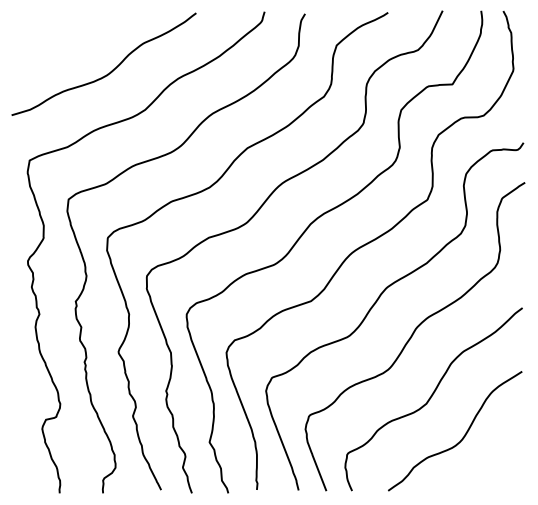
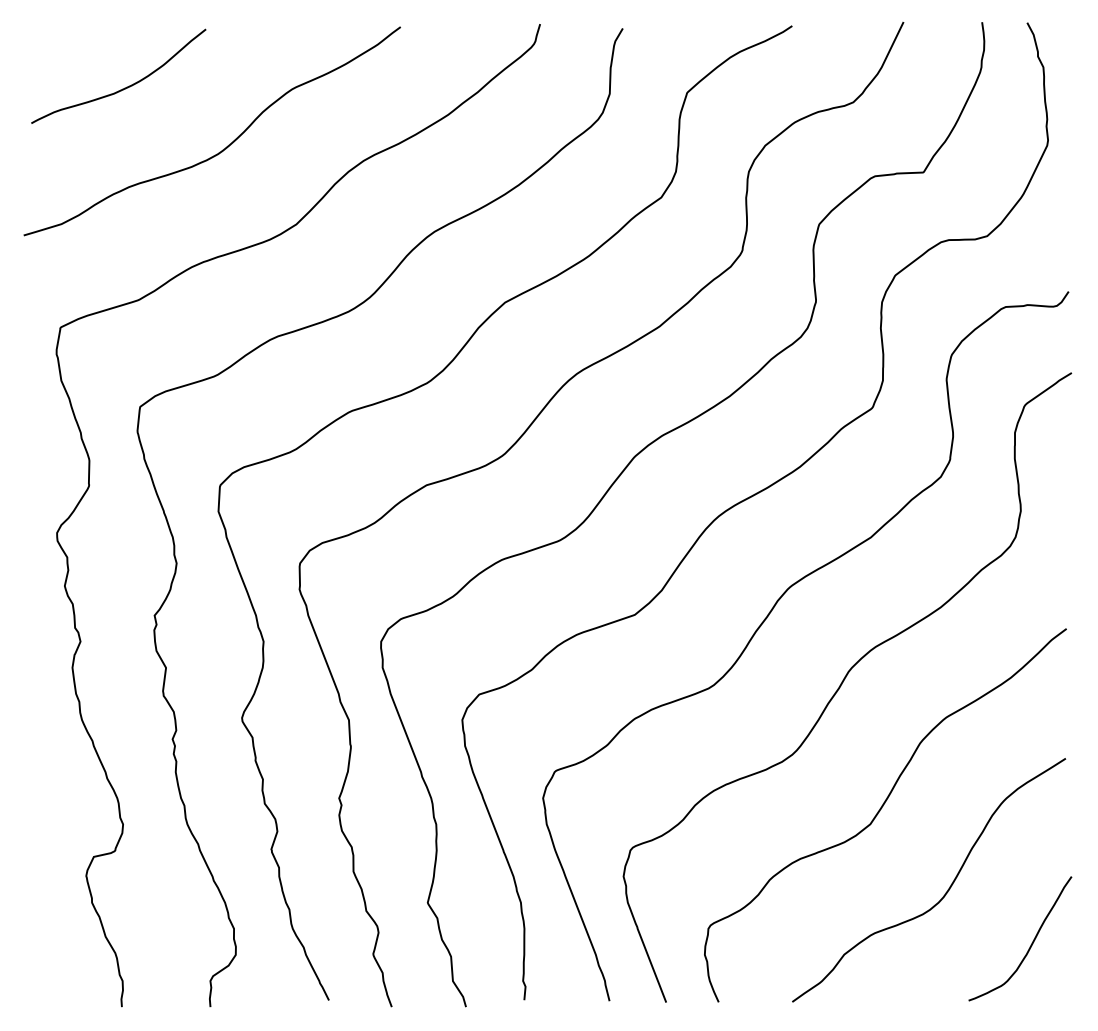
curve: (60, 42) -> (123, 86), added
curve: (504, 462) -> (1029, 944), added

